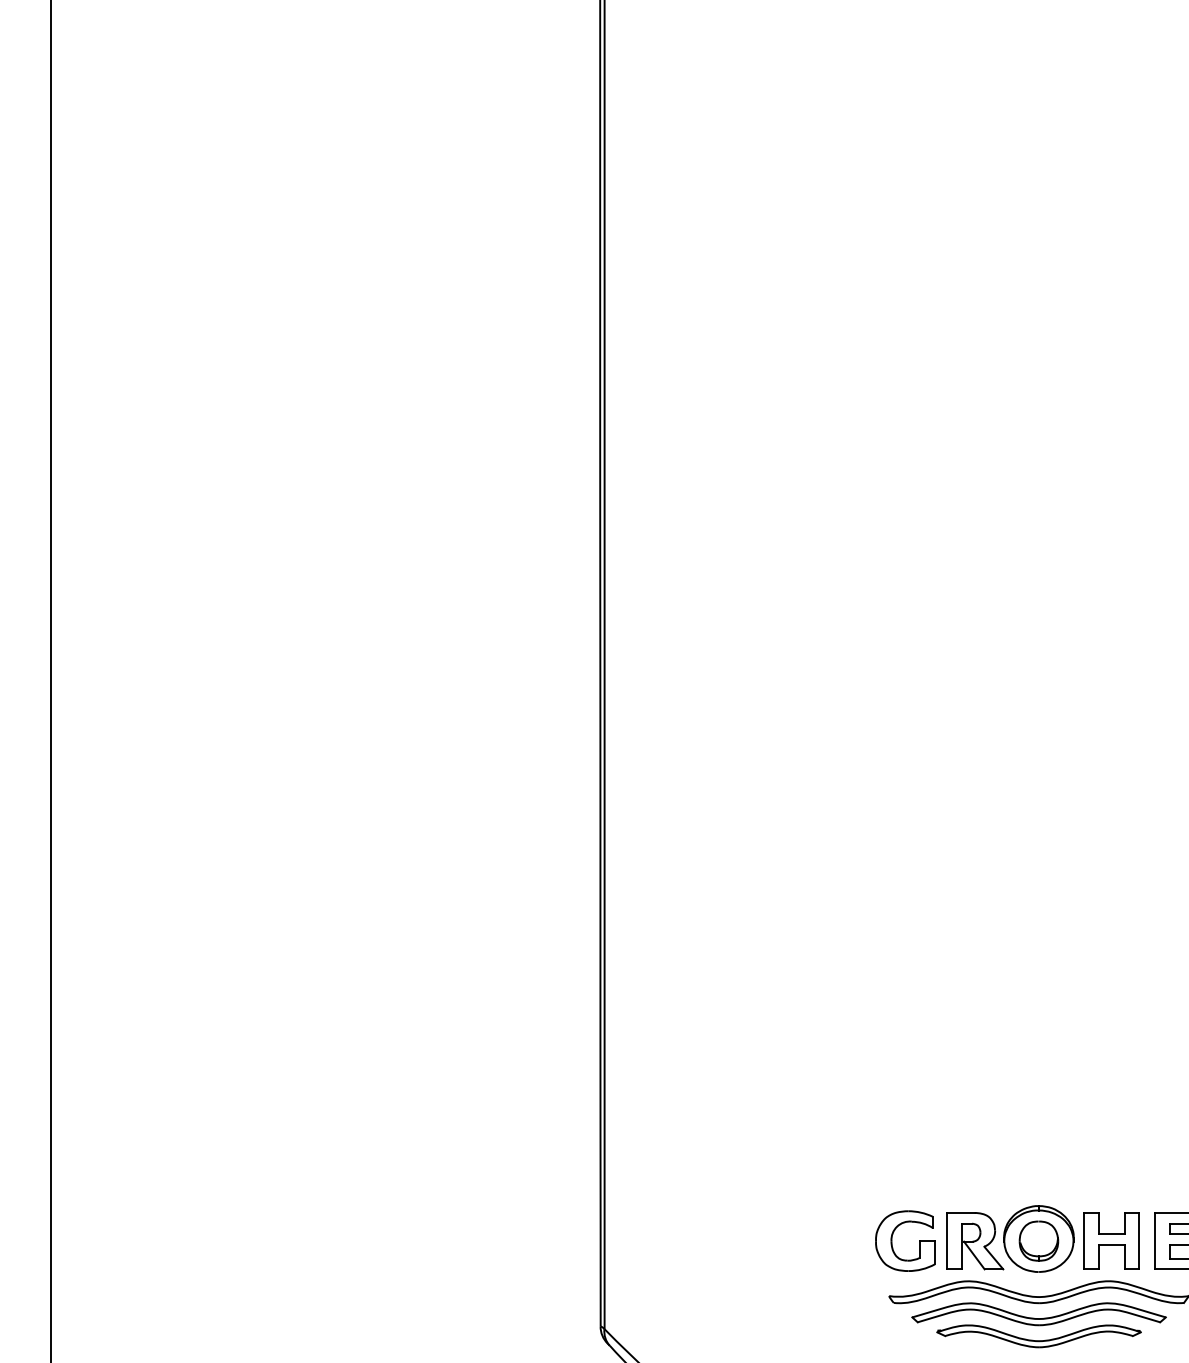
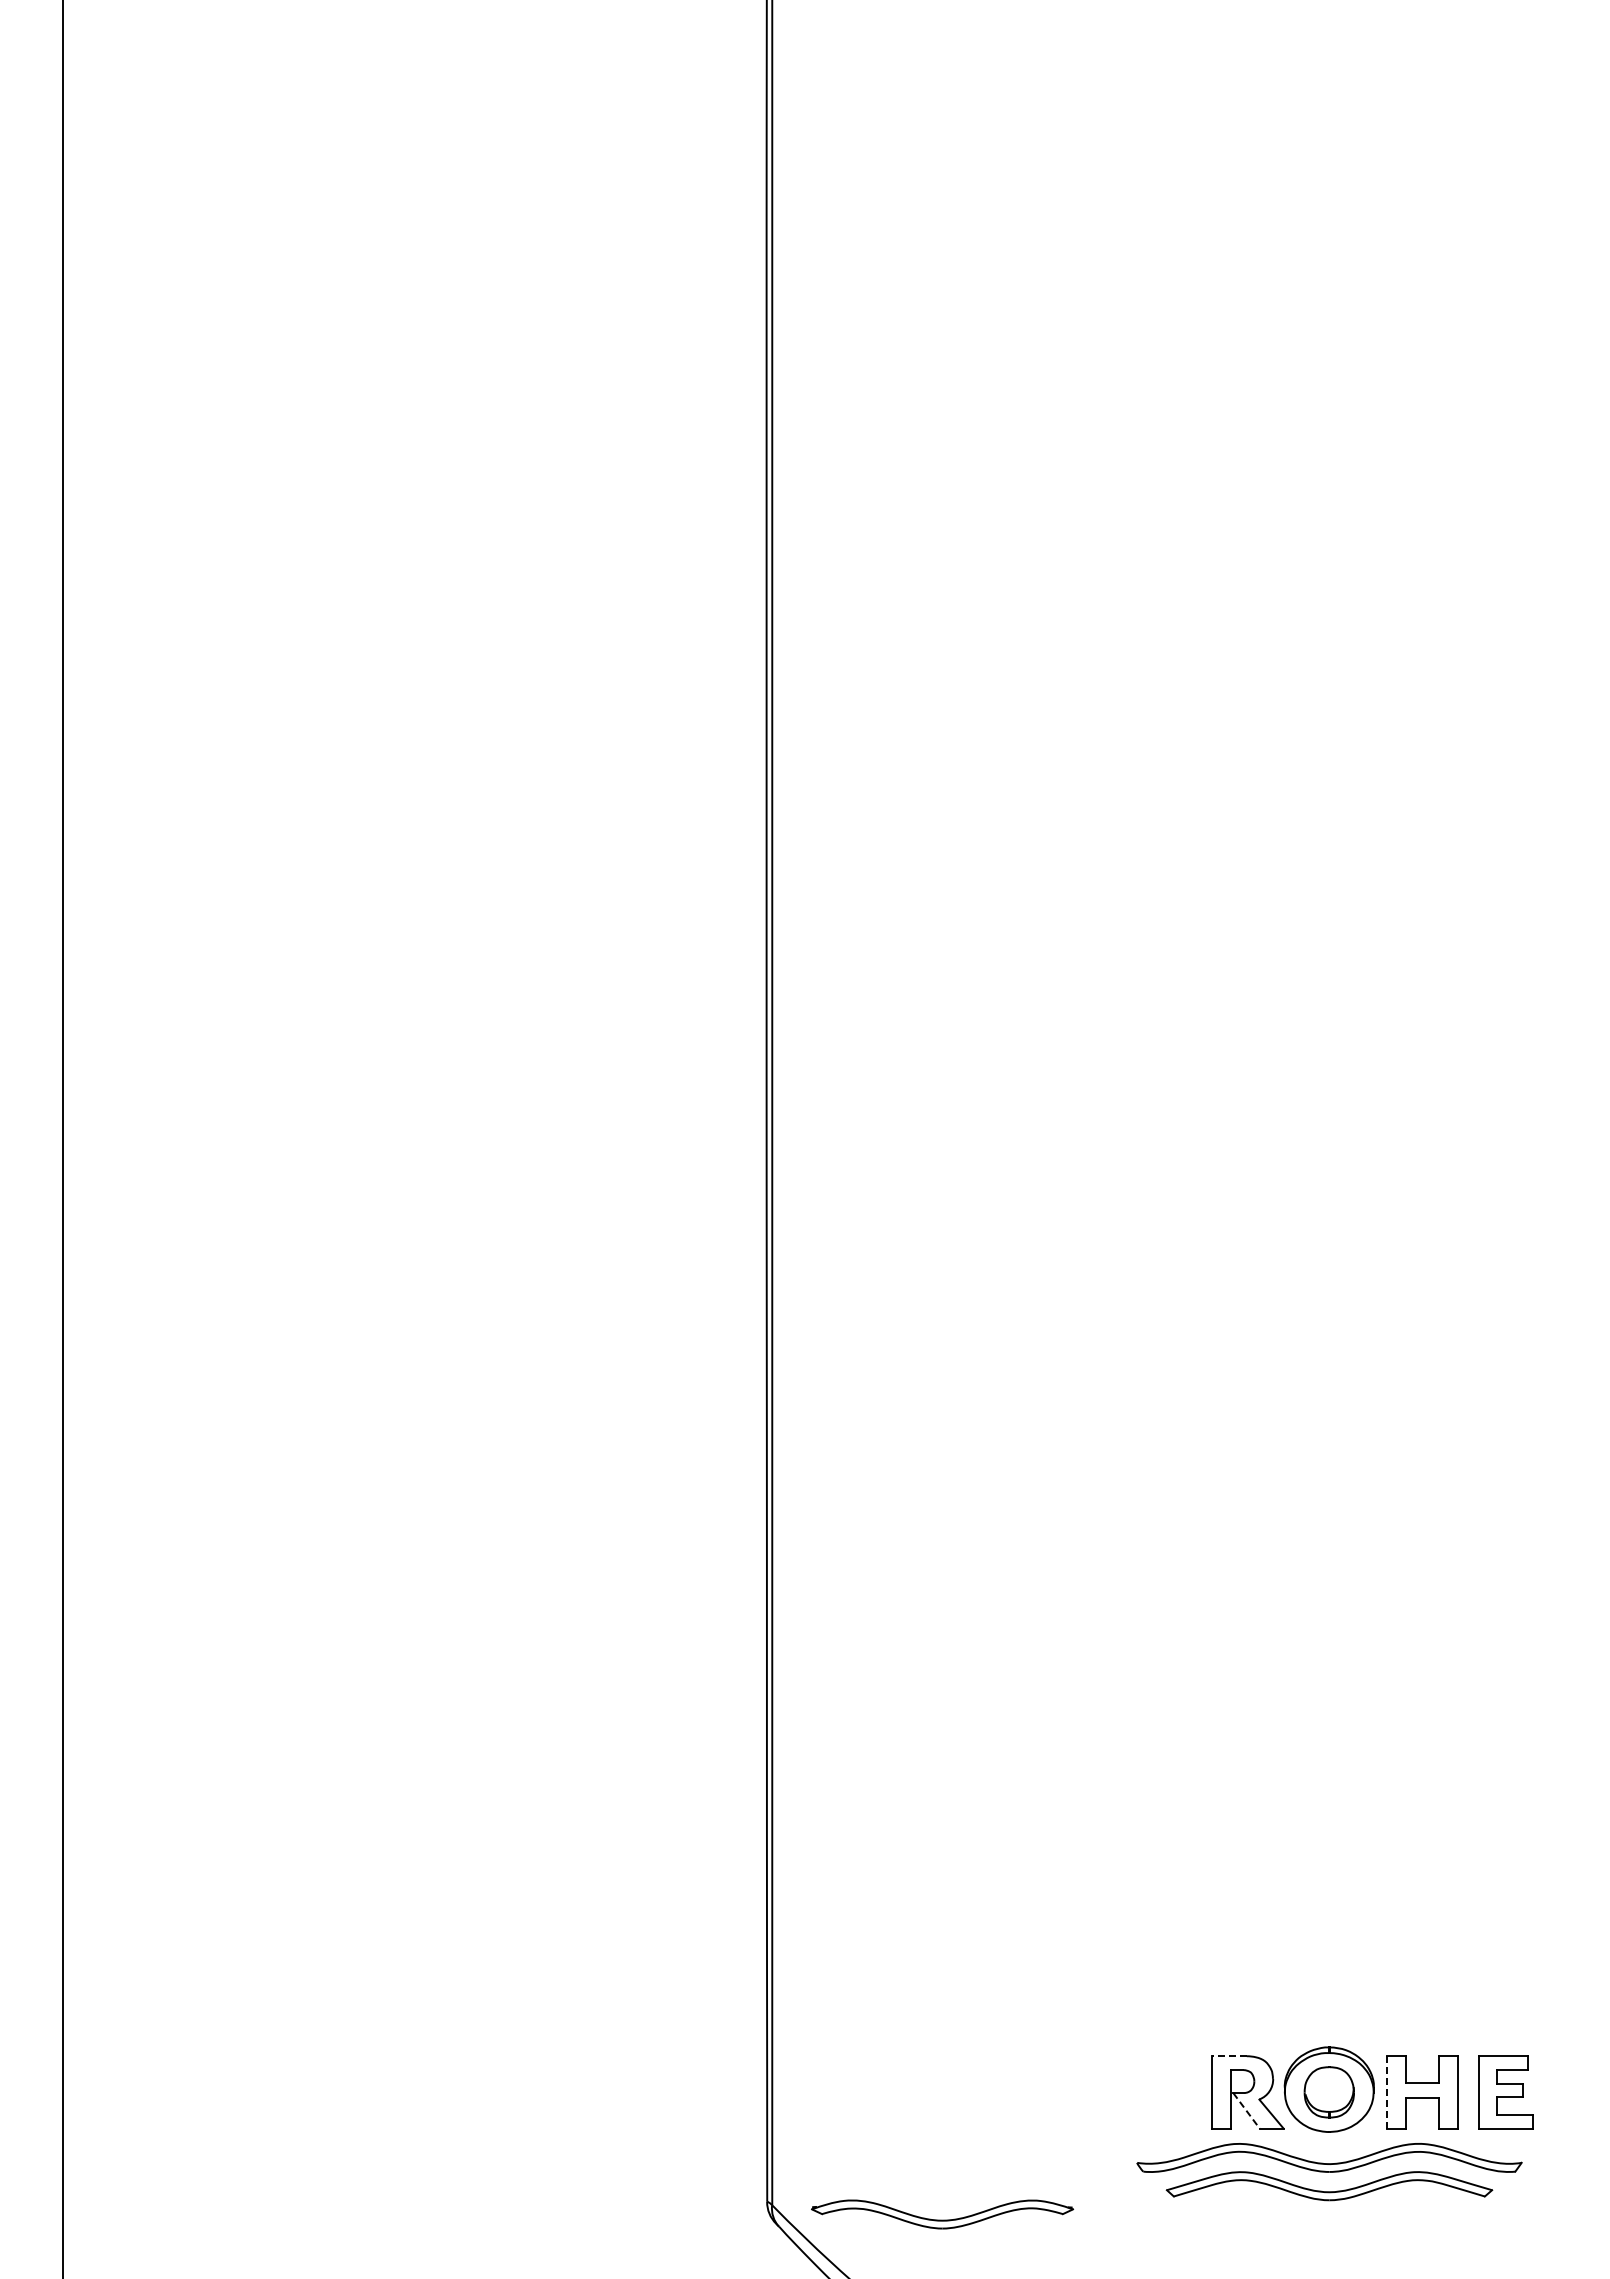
line: (961, 1213) -> (1229, 2056), solid -> dashed
part: (892, 1241) -> (1141, 2092), removed
line: (1084, 1241) -> (1387, 2092), solid -> dashed
line: (974, 1256) -> (1246, 2111), solid -> dashed
part: (1039, 1336) -> (942, 2214), moved

